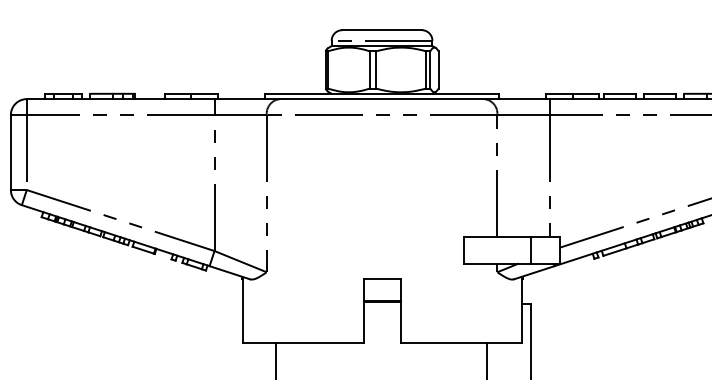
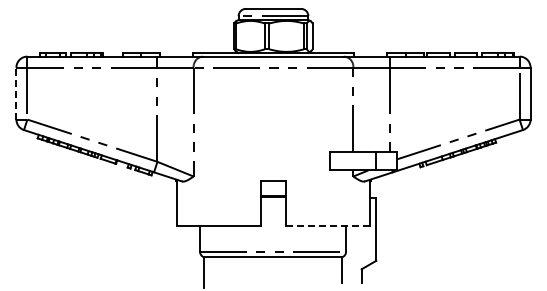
line: (11, 152) -> (16, 93), solid -> dashed
line: (461, 342) -> (328, 225), solid -> dashed

